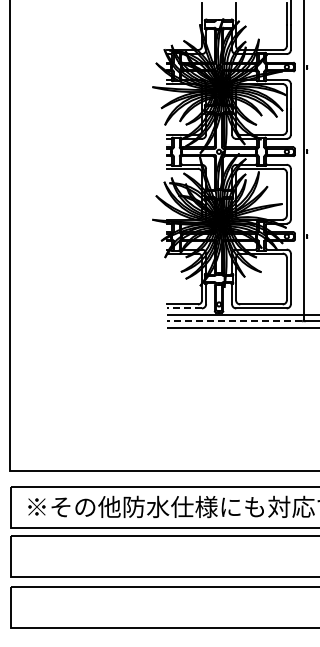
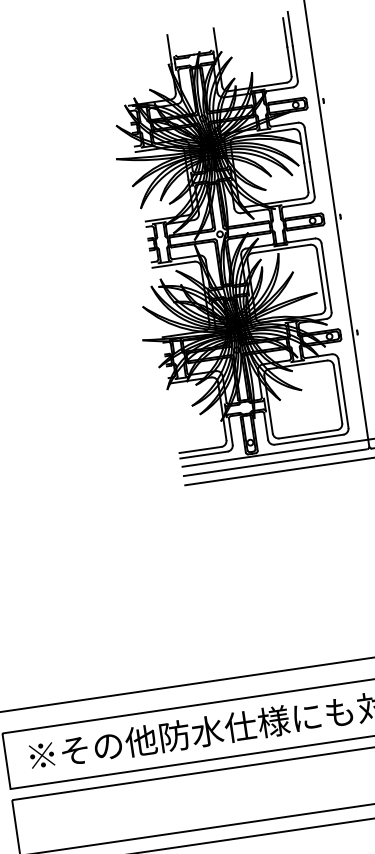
line: (184, 308) -> (204, 455), dashed -> solid
line: (234, 321) -> (274, 462), dashed -> solid

